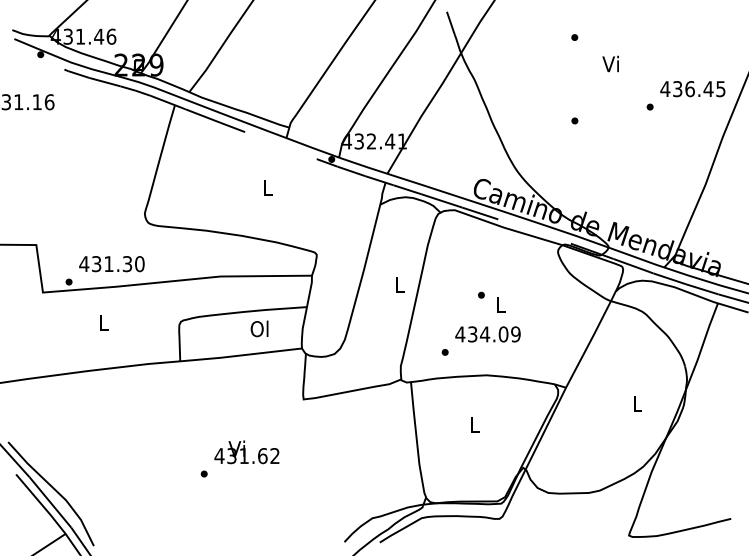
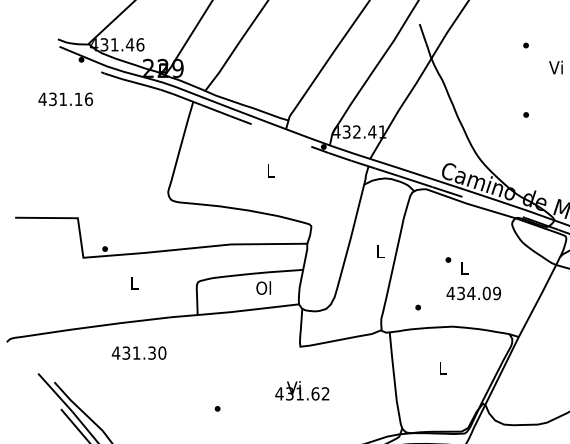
text: (111, 264) -> (138, 353), moved
text: (487, 334) -> (473, 293), moved
text: (246, 452) -> (301, 390), moved

